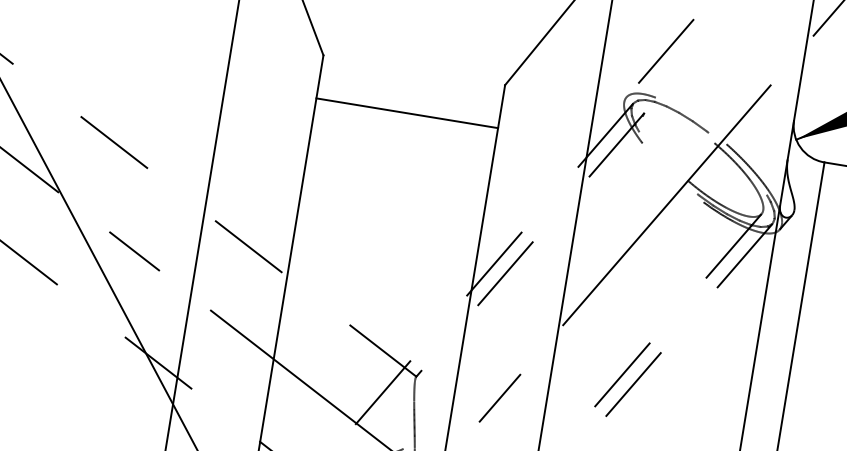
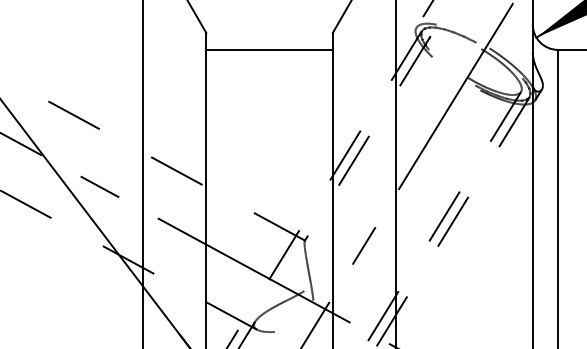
line: (407, 112) -> (269, 49), moved

